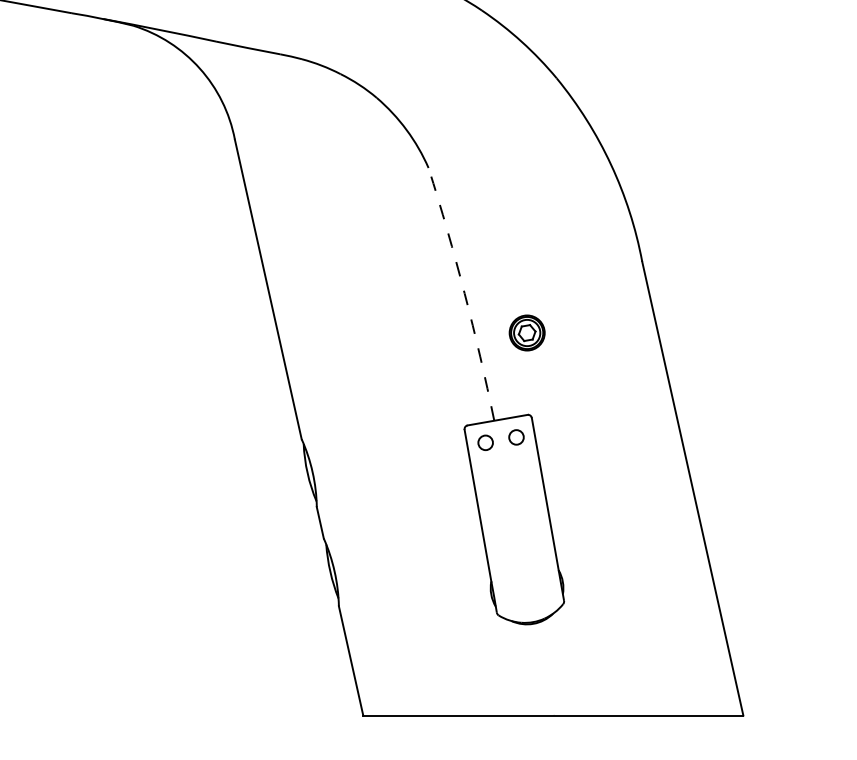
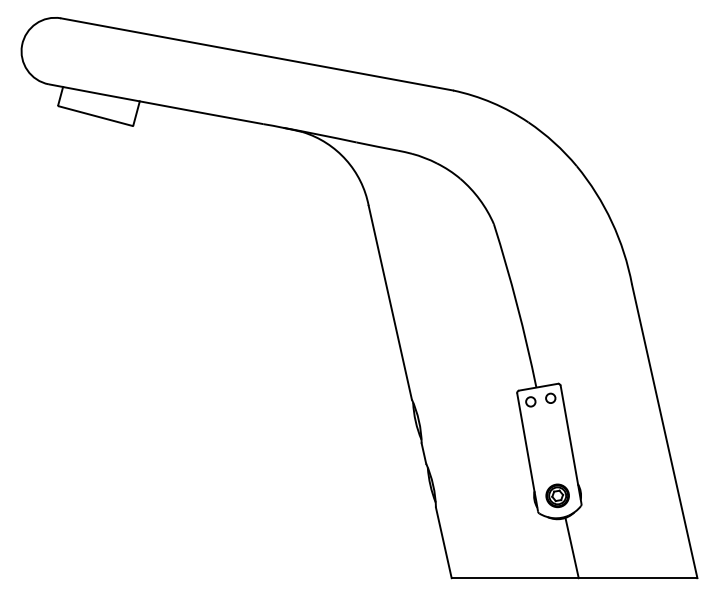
arc: (465, 293) -> (517, 305), dashed -> solid
part: (526, 332) -> (557, 495), moved
line: (548, 668) -> (571, 547), added

